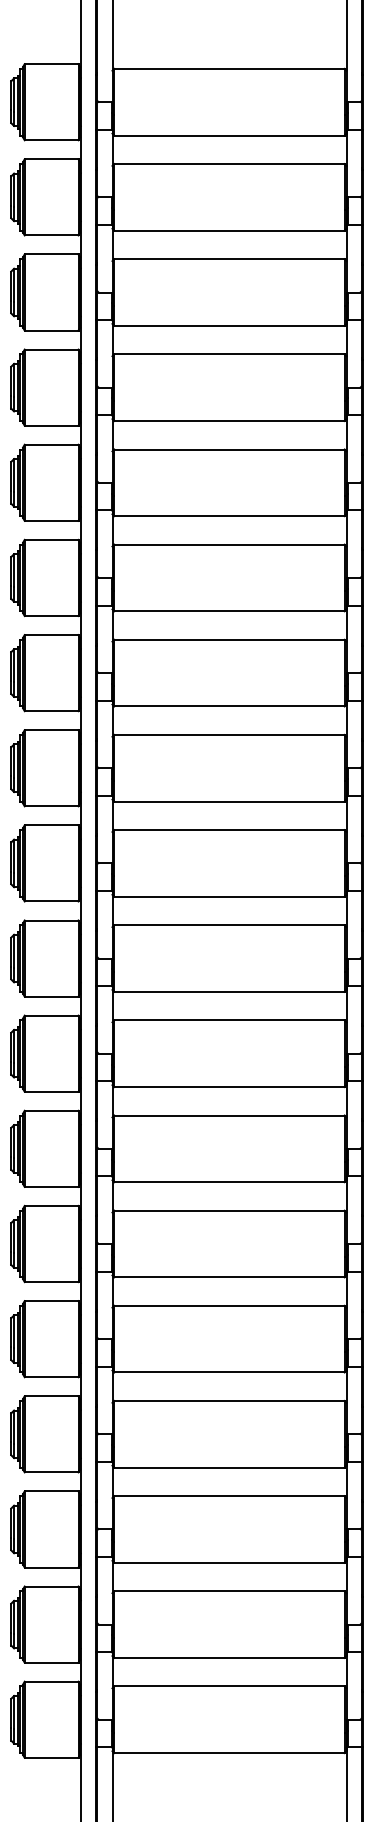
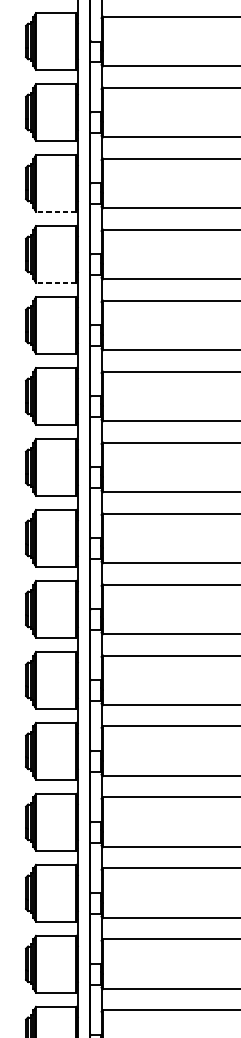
line: (51, 616) -> (56, 212), solid -> dashed
line: (51, 711) -> (56, 283), solid -> dashed

